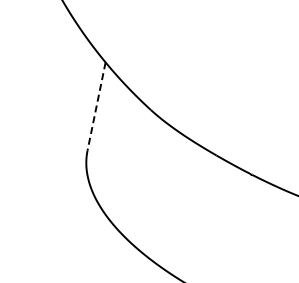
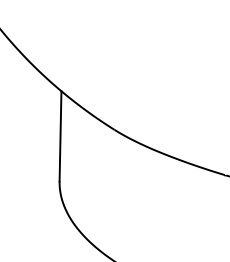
line: (96, 107) -> (60, 137), dashed -> solid

